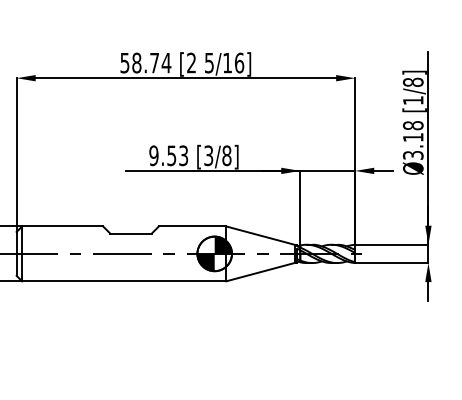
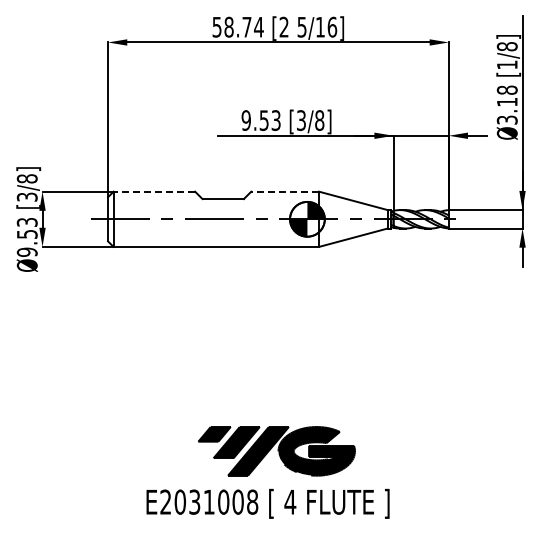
line: (62, 226) -> (154, 191), solid -> dashed
line: (192, 226) -> (285, 191), solid -> dashed

